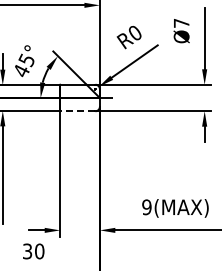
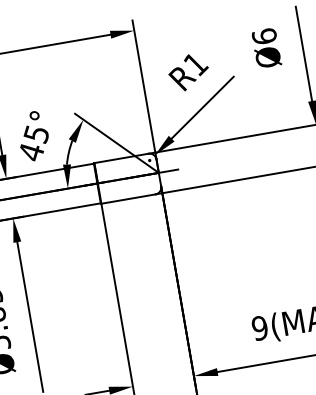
text: (181, 22) -> (264, 35), Ø7 -> Ø6
text: (135, 33) -> (196, 64), R0 -> R1
line: (77, 111) -> (128, 199), dashed -> solid

